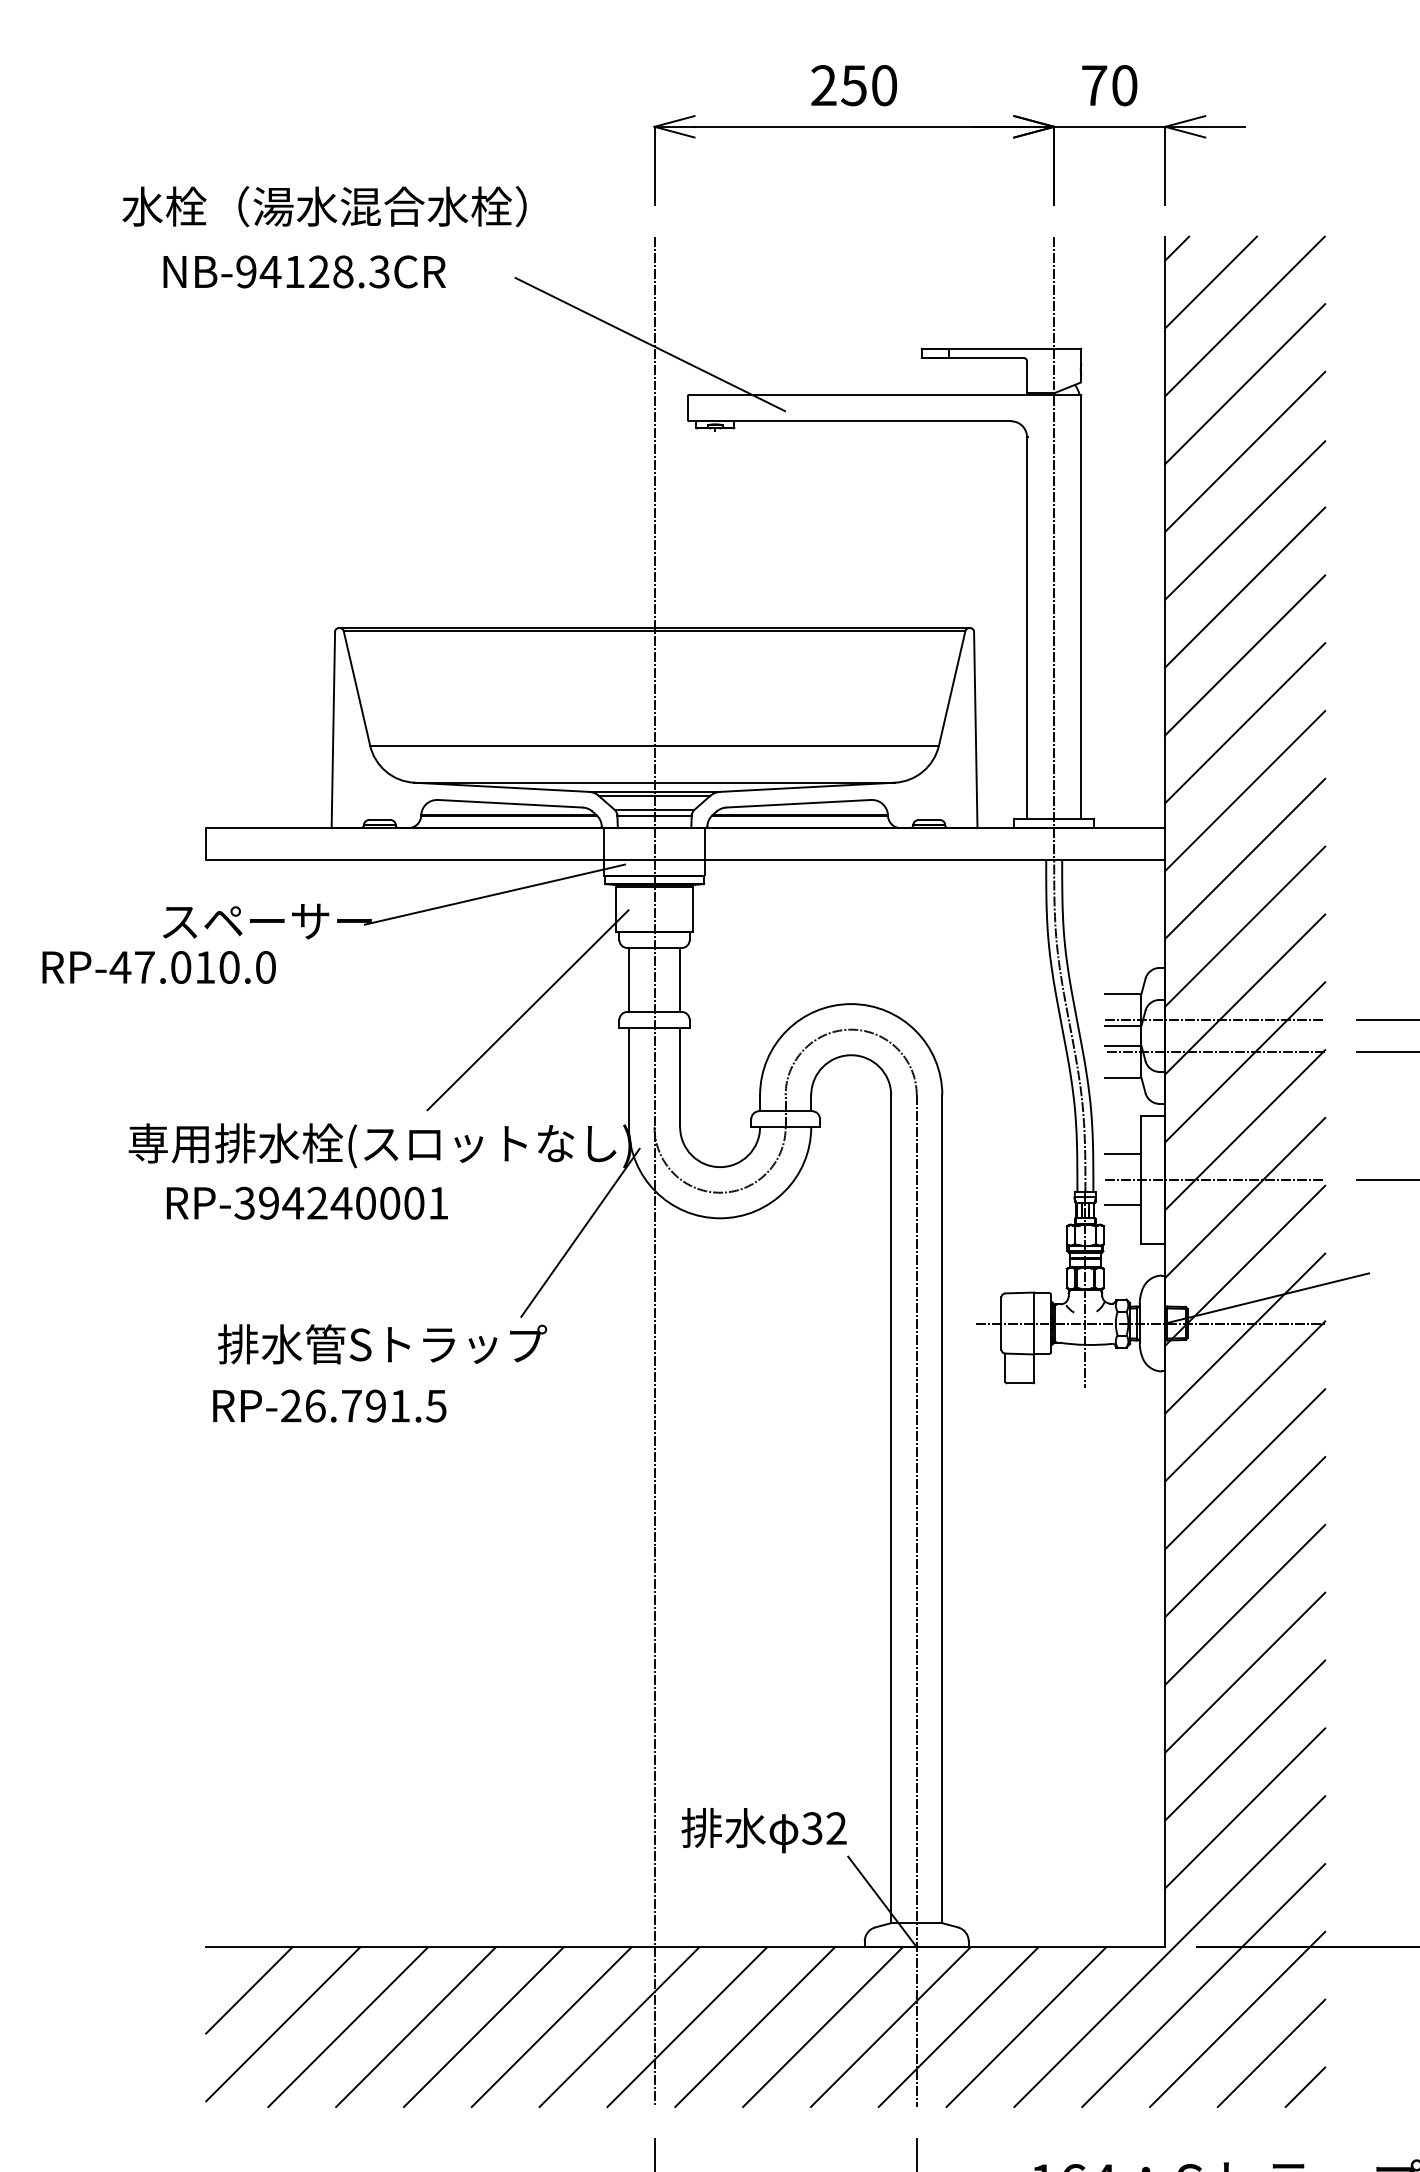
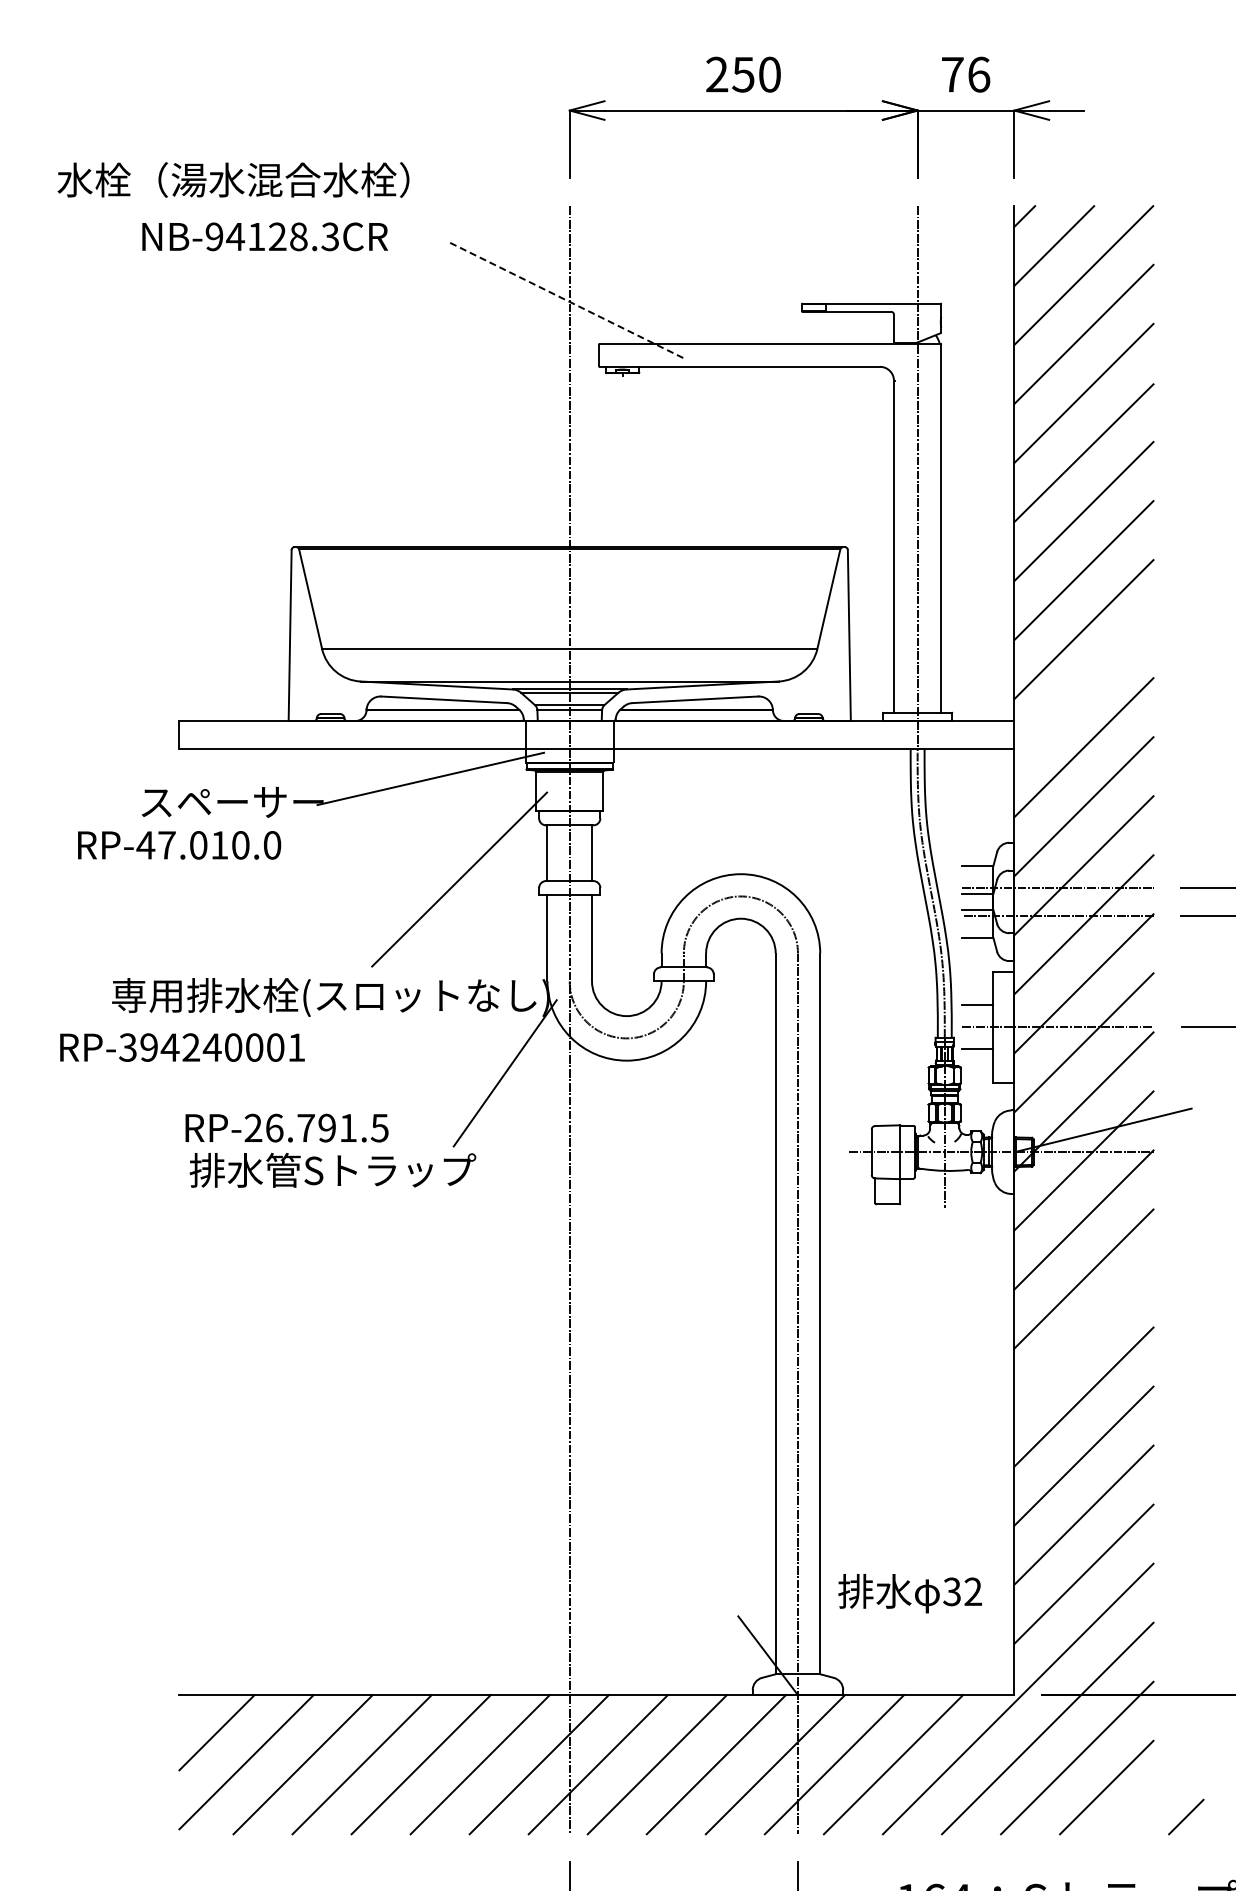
text: (1125, 85) -> (979, 74), 70 -> 76
text: (324, 206) -> (233, 179), moved
line: (650, 345) -> (566, 300), solid -> dashed
line: (1244, 790) -> (1083, 688), removed
text: (159, 967) -> (179, 845), moved
text: (307, 1203) -> (182, 1047), moved
text: (329, 1405) -> (286, 1127), moved
line: (1244, 1536) -> (1083, 1337), removed
text: (763, 1830) -> (909, 1593), moved
line: (1305, 2086) -> (1186, 1816), moved

